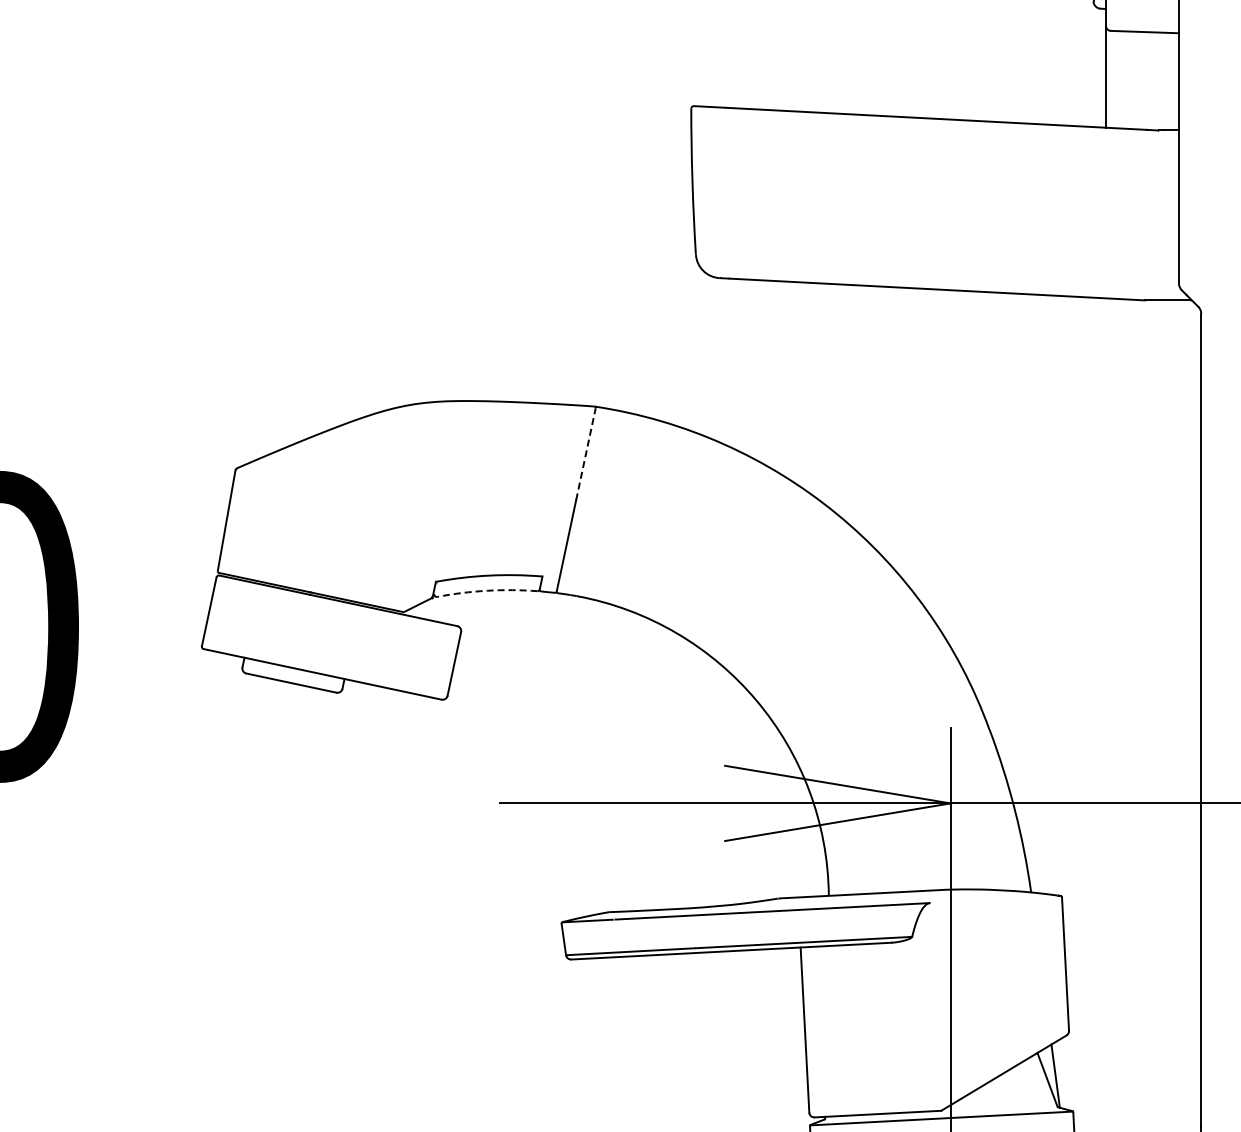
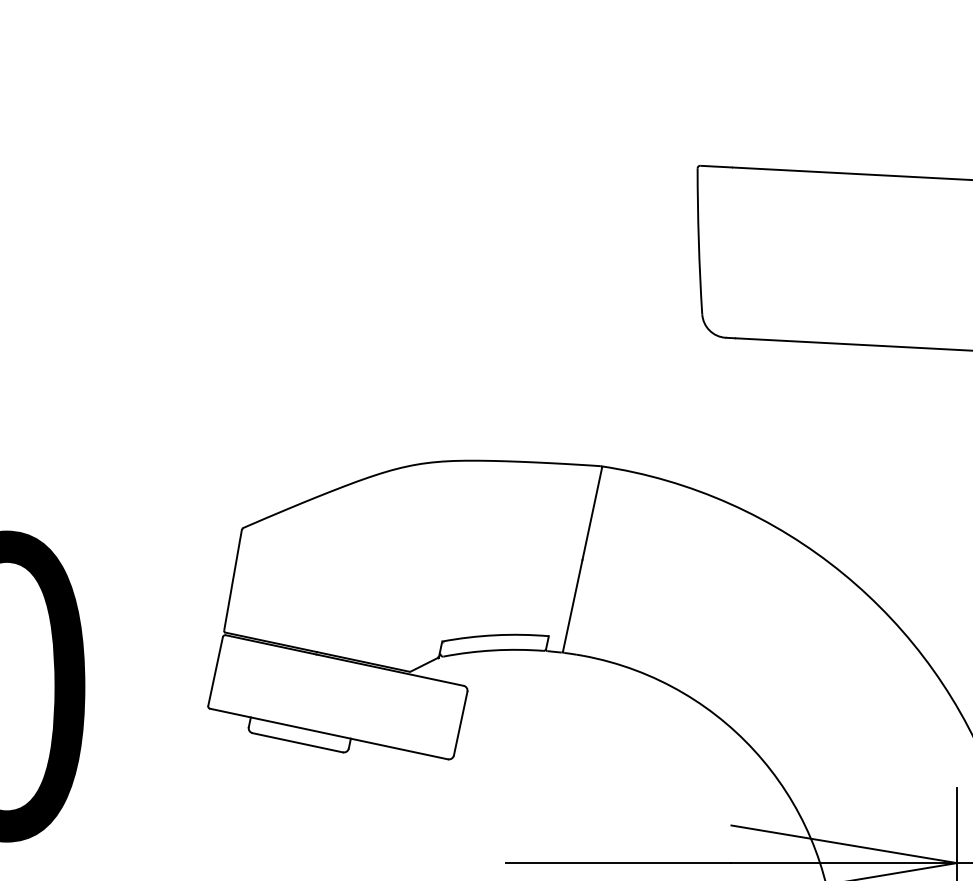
line: (586, 453) -> (592, 513), dashed -> solid
arc: (487, 590) -> (493, 650), dashed -> solid

